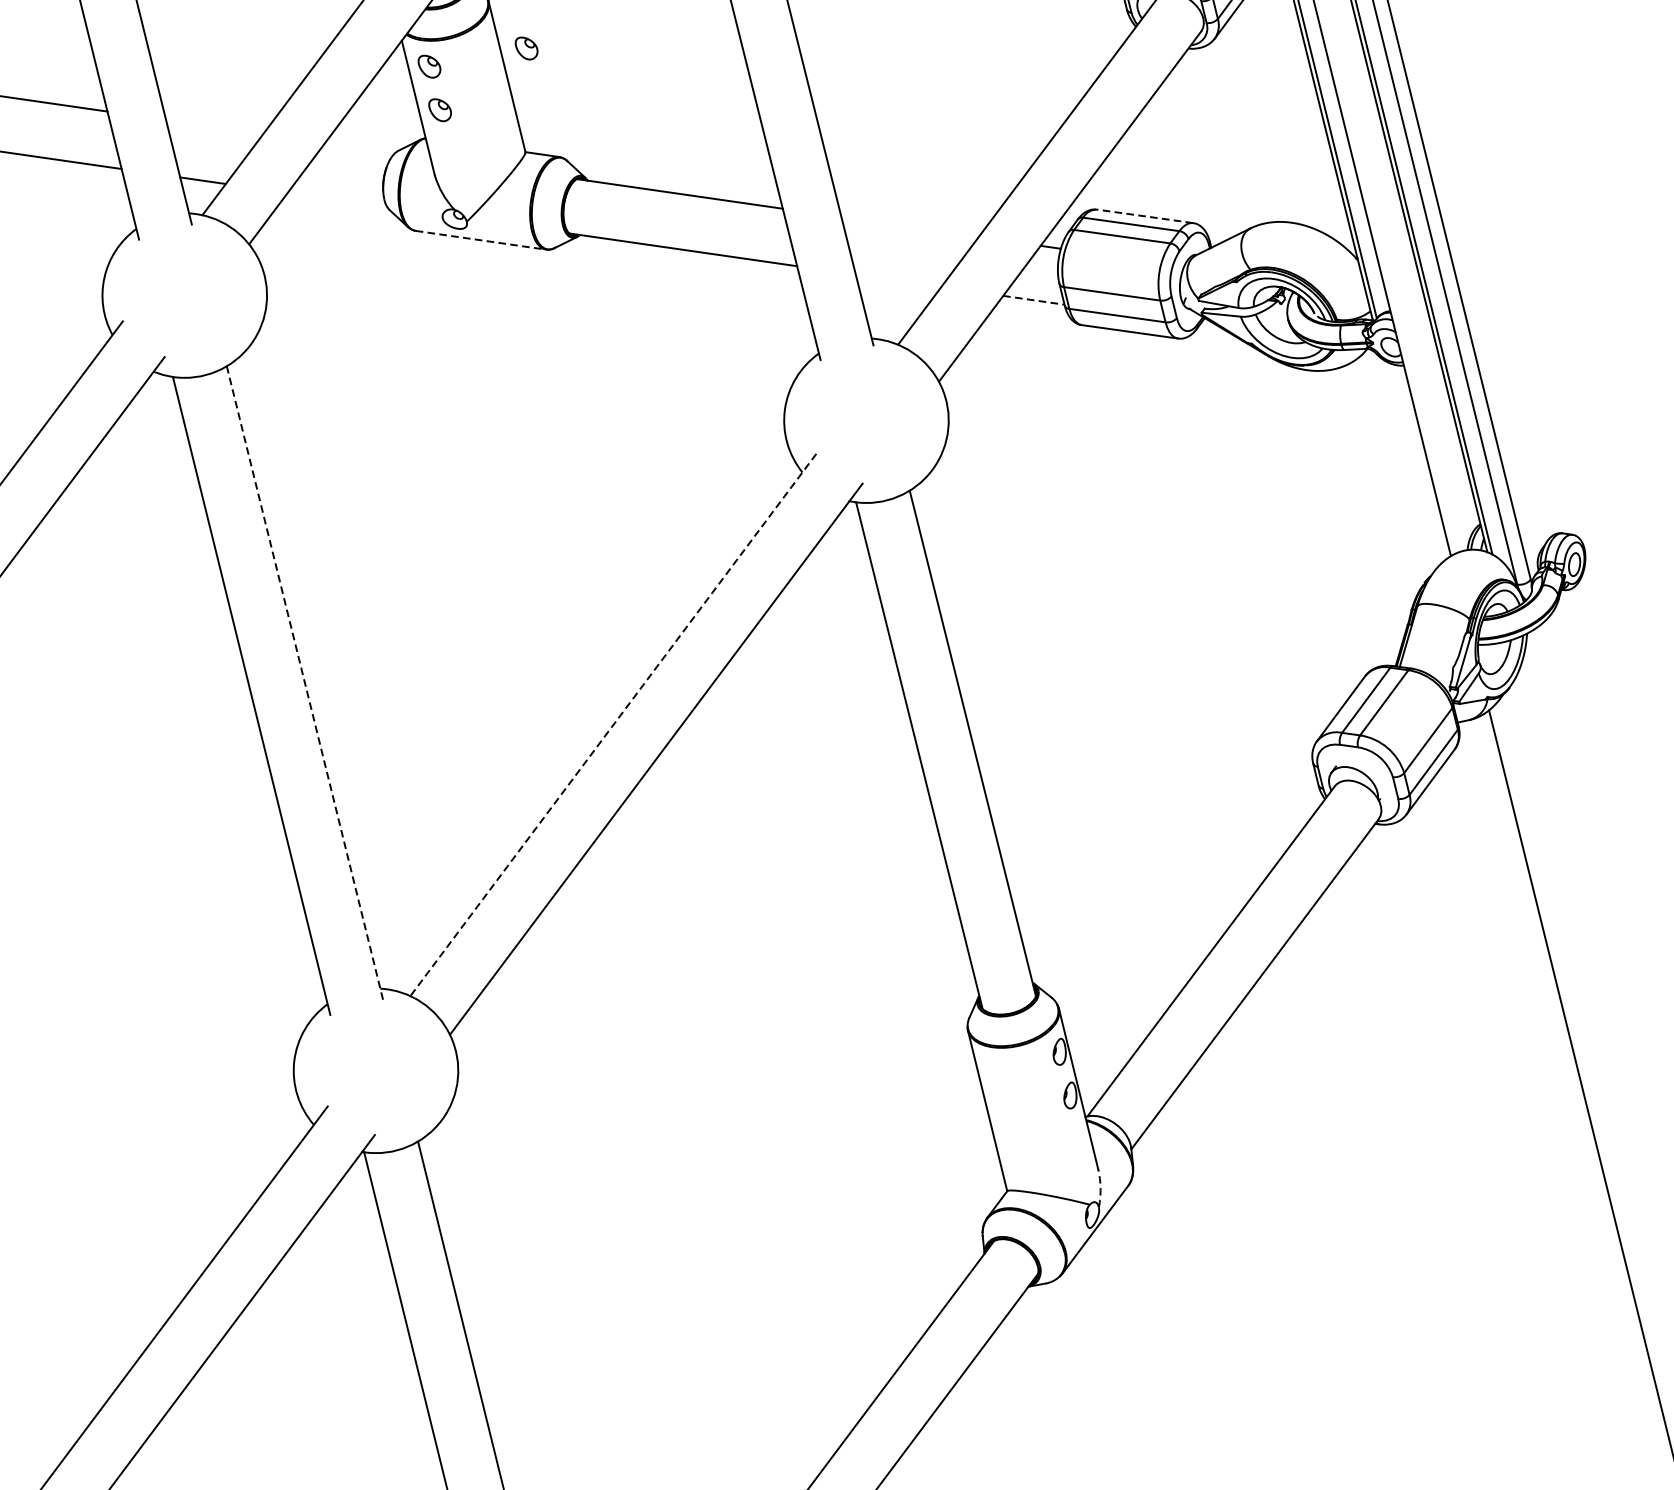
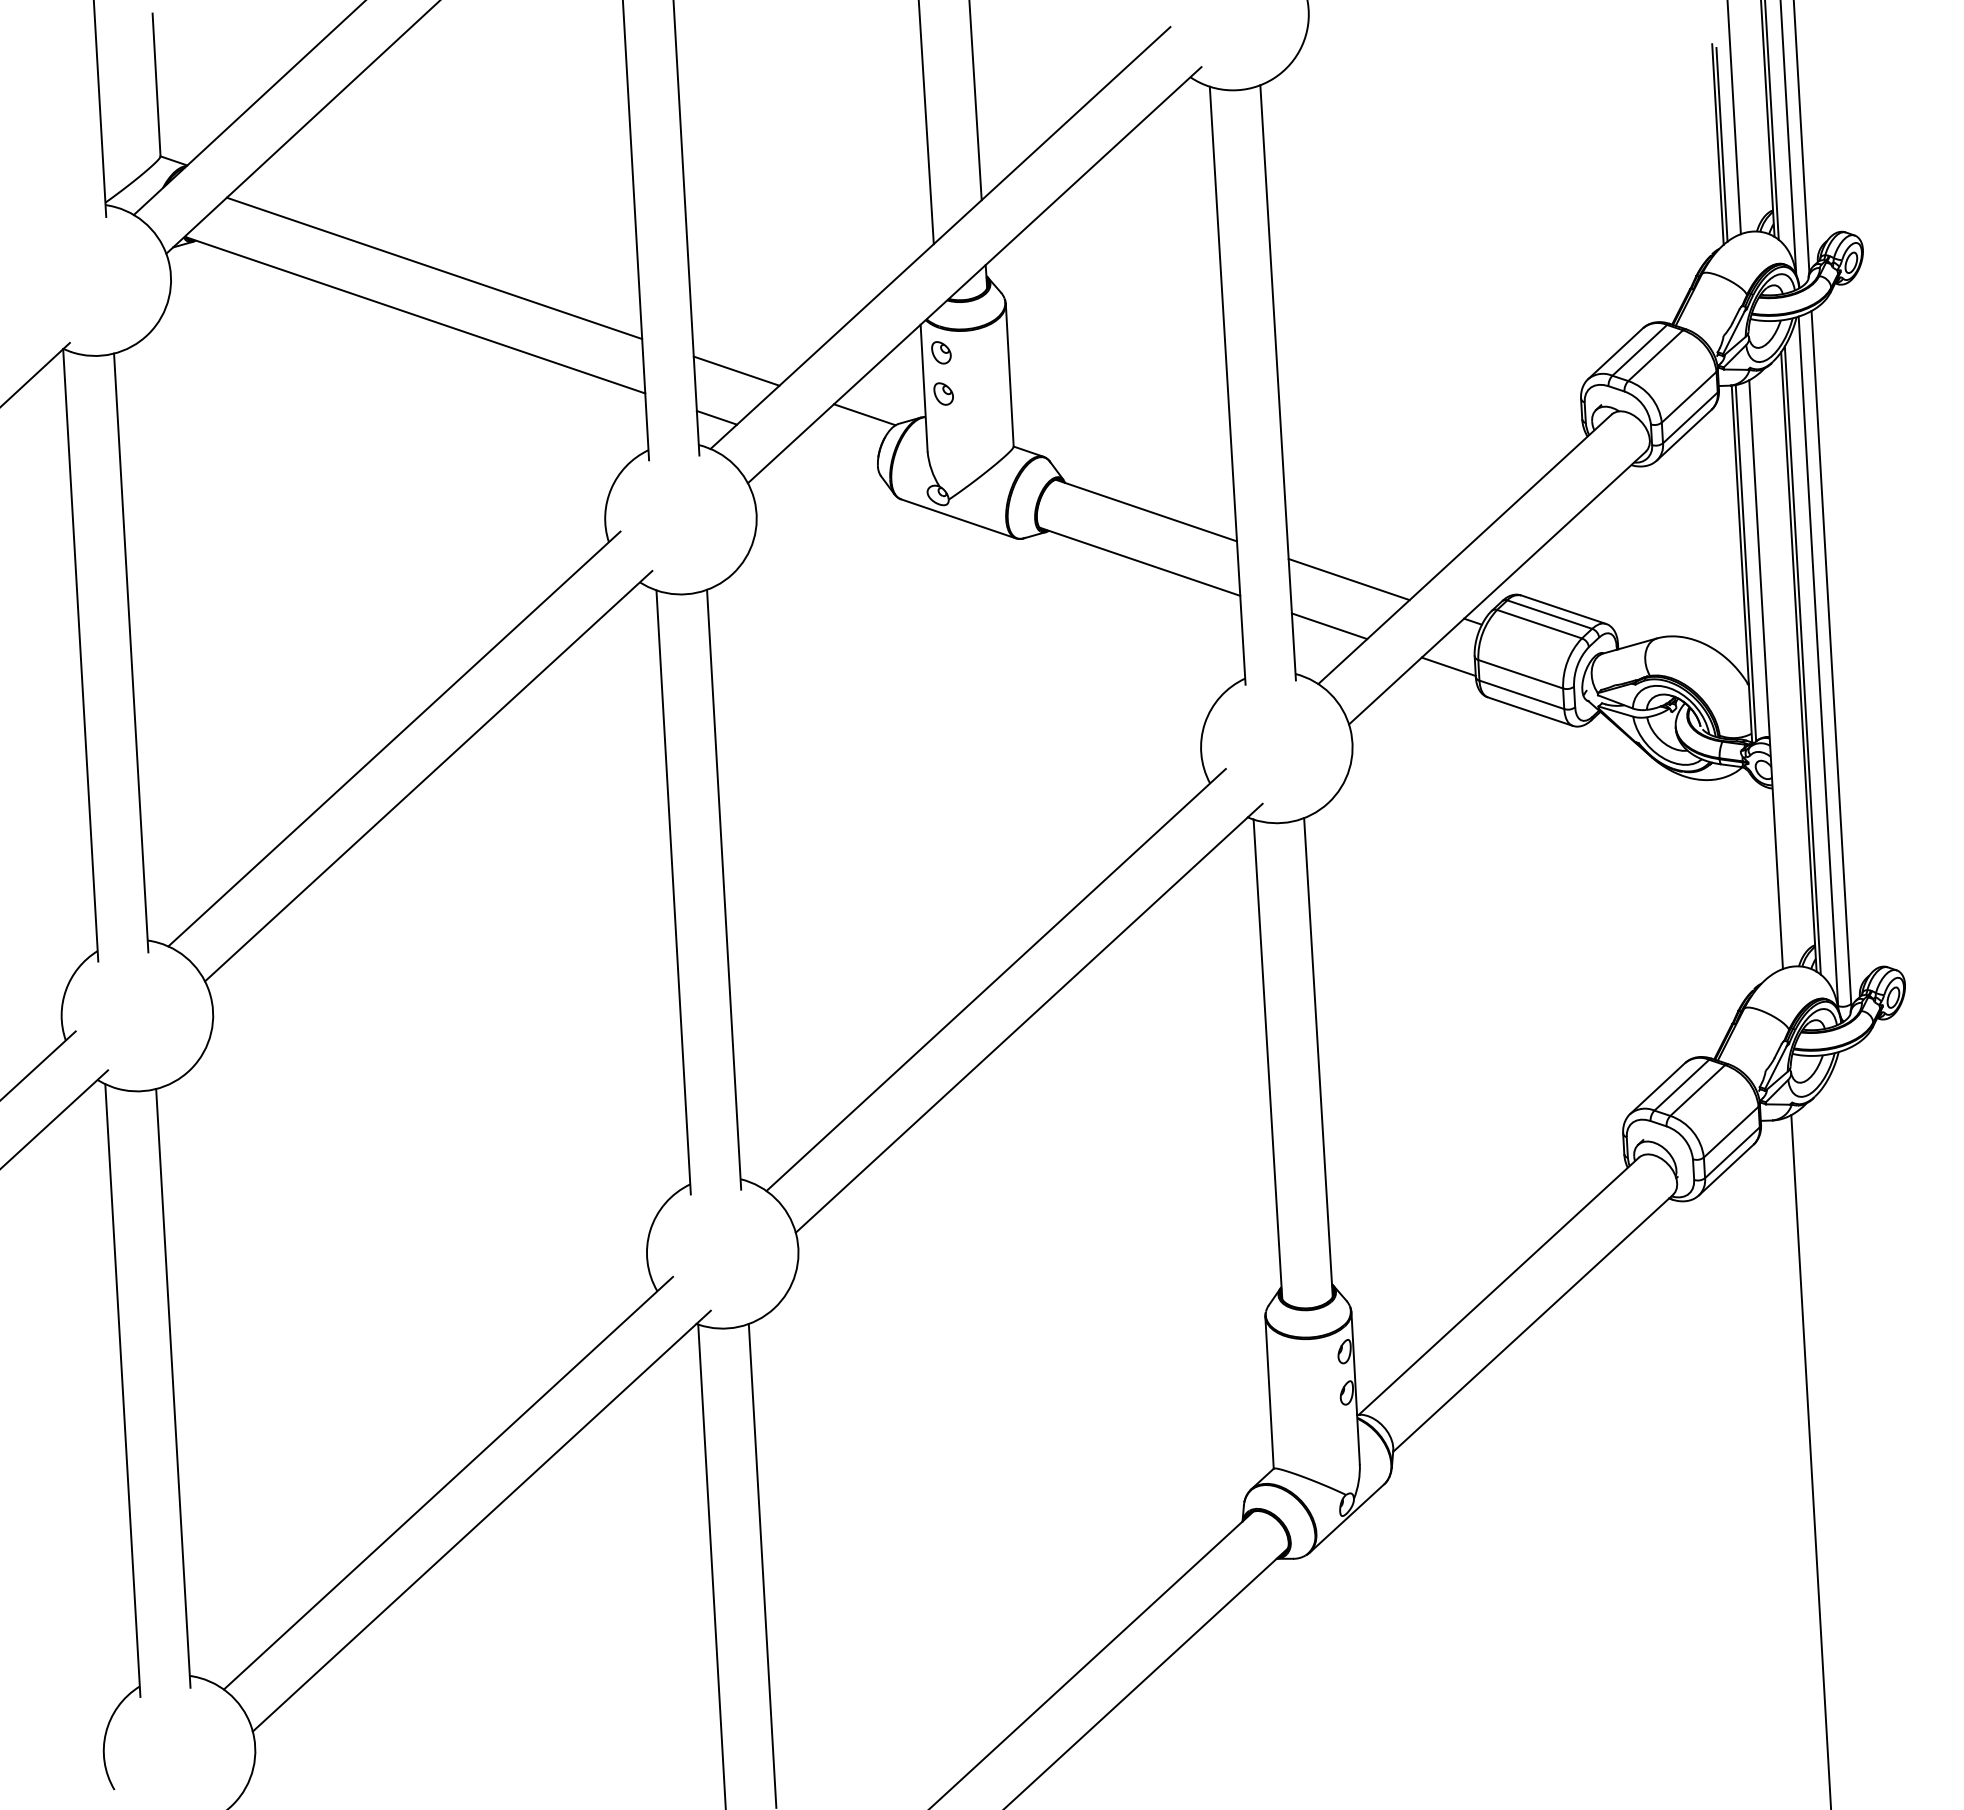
part: (526, 47) -> (1032, 352), removed
line: (214, 126) -> (736, 370), added
line: (359, 147) -> (864, 414), added
line: (1144, 216) -> (1563, 609), dashed -> solid
line: (909, 227) -> (1348, 579), added
line: (480, 239) -> (958, 518), dashed -> solid
line: (898, 281) -> (1329, 626), added
line: (1033, 300) -> (1448, 666), dashed -> solid
line: (305, 682) -> (724, 889), dashed -> solid
line: (613, 725) -> (996, 980), dashed -> solid
arc: (1100, 1187) -> (1358, 1481), dashed -> solid

